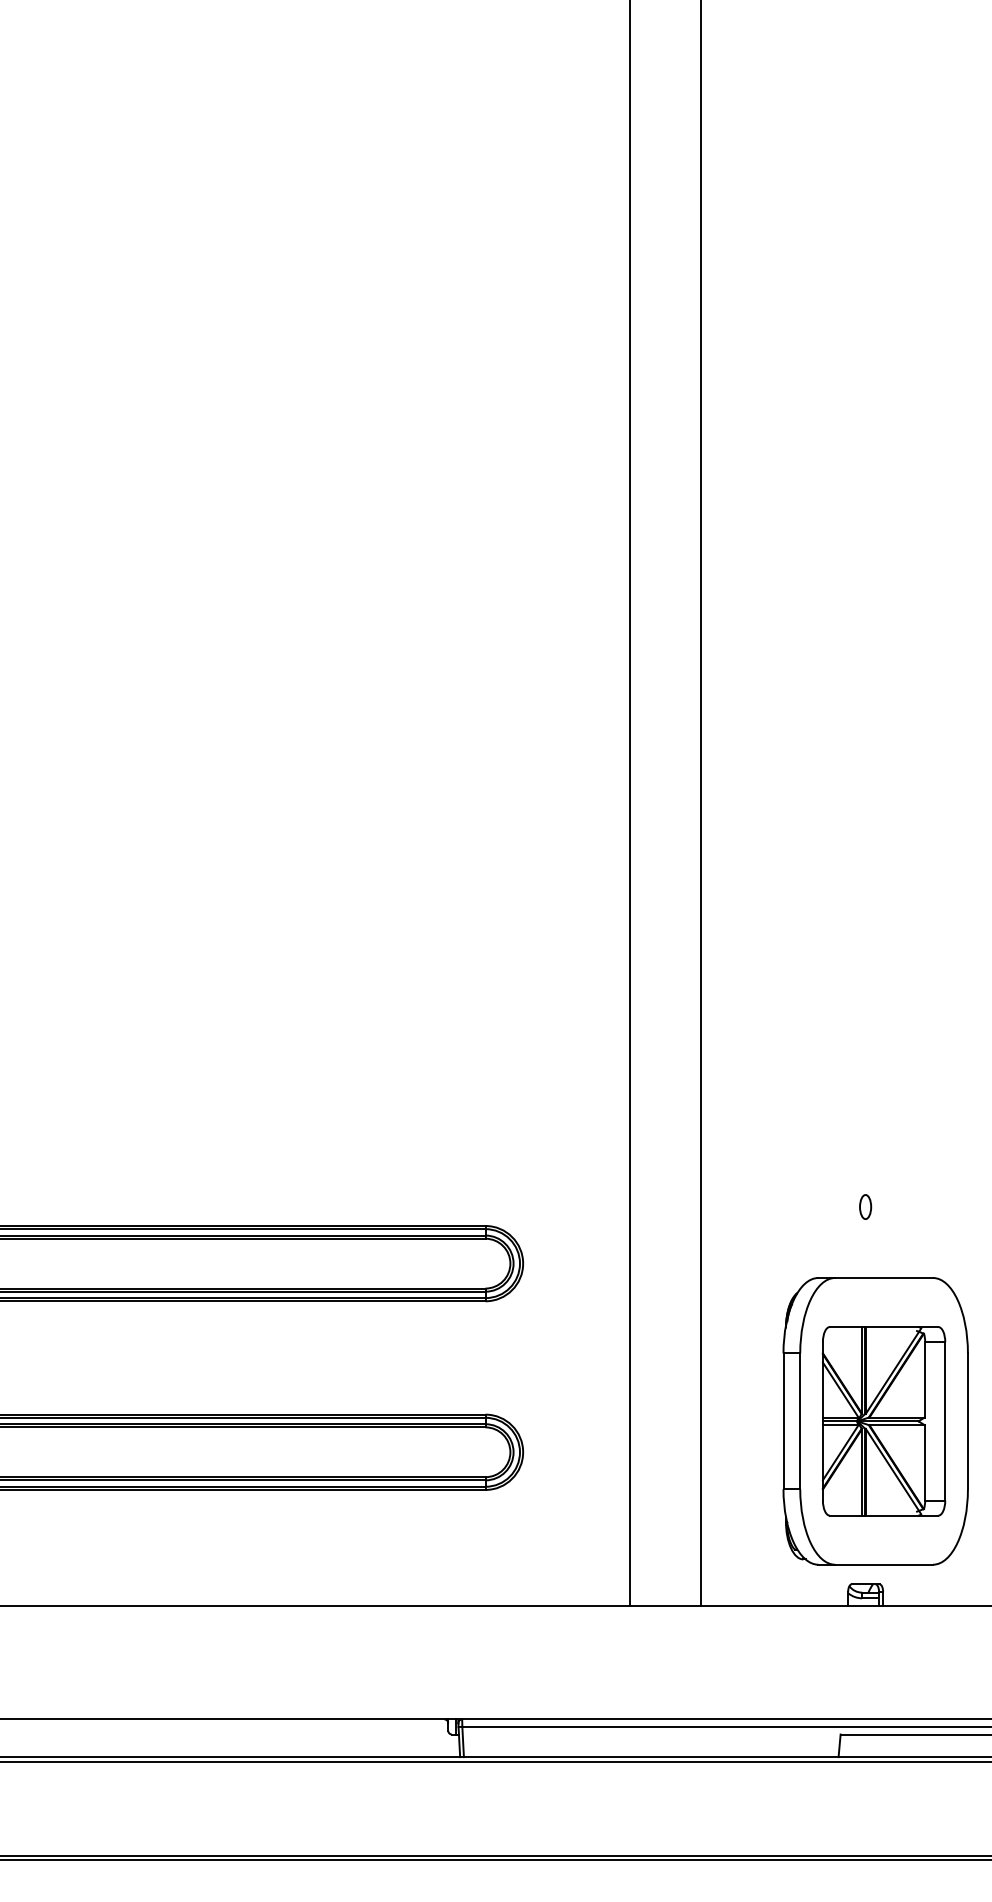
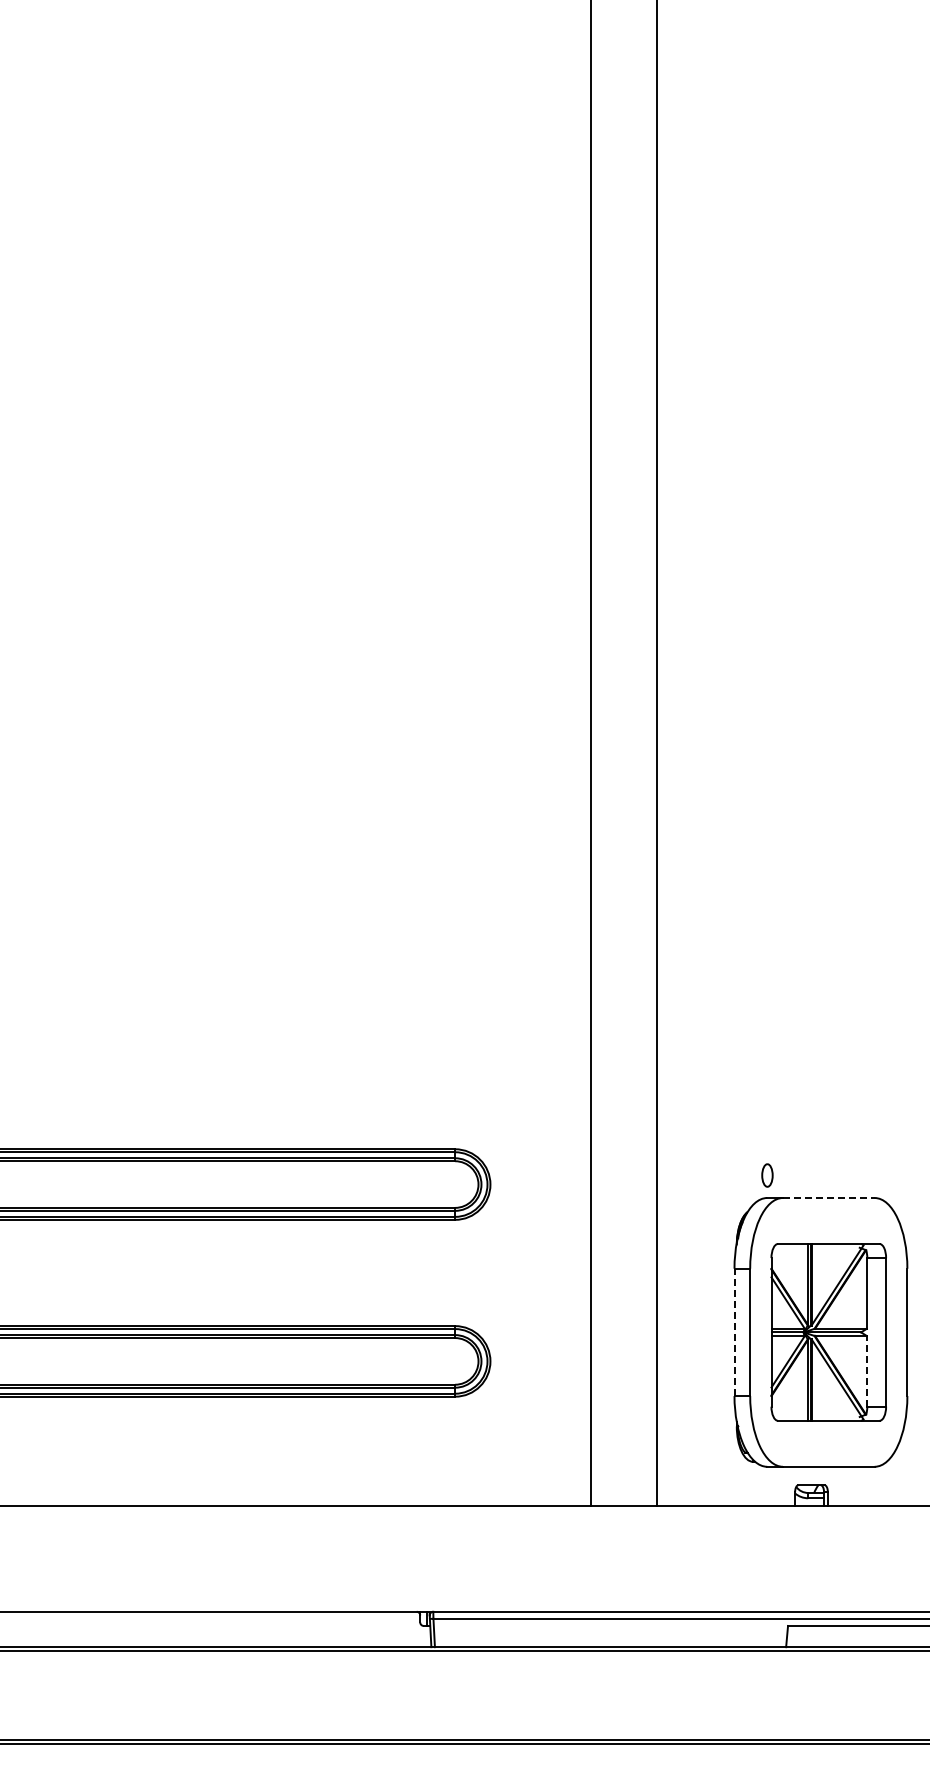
part: (865, 1207) -> (767, 1175), moved
line: (883, 1278) -> (828, 1198), solid -> dashed
line: (783, 1421) -> (734, 1332), solid -> dashed
line: (925, 1461) -> (867, 1370), solid -> dashed

